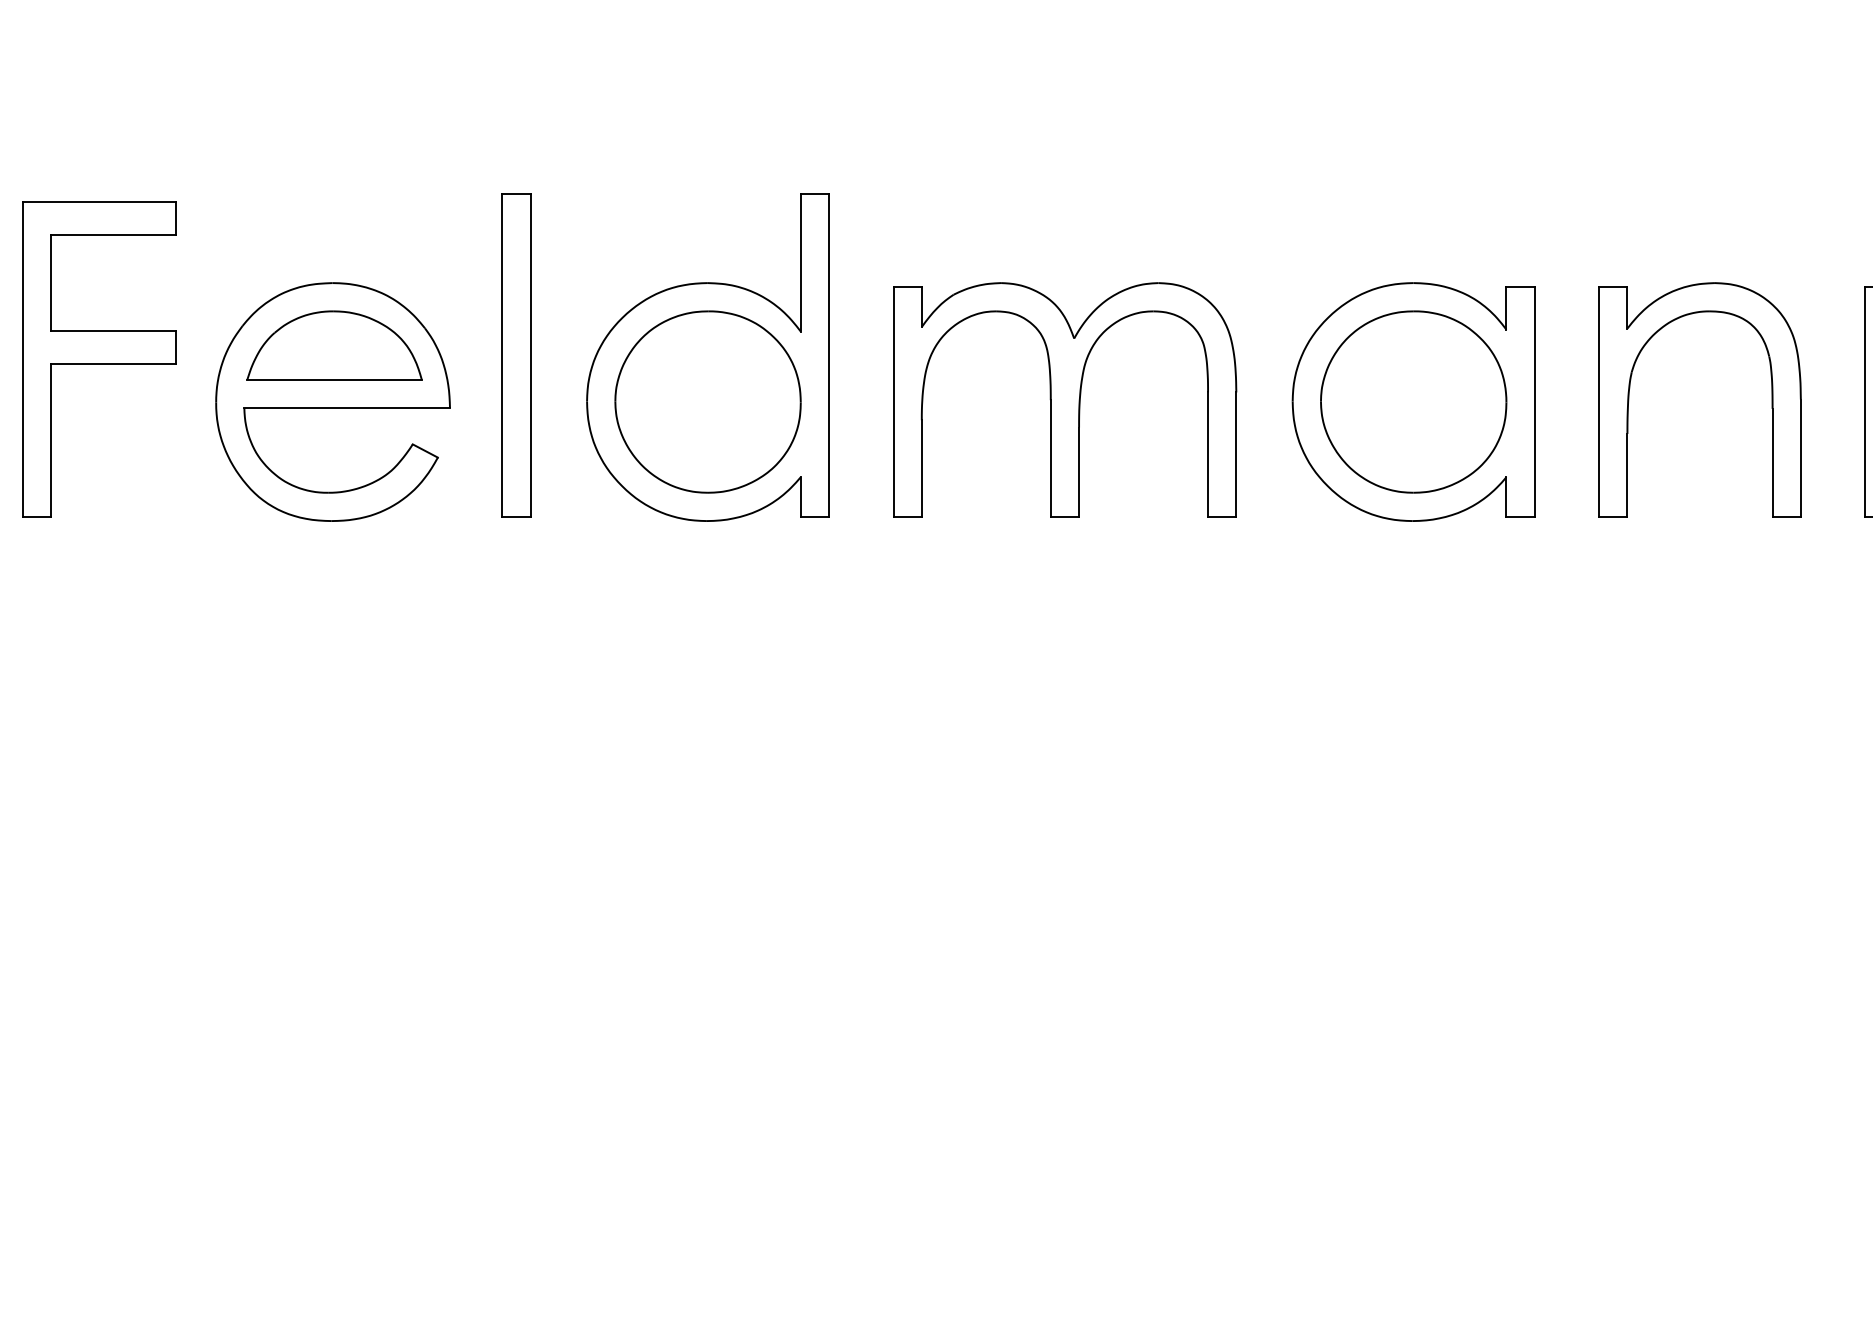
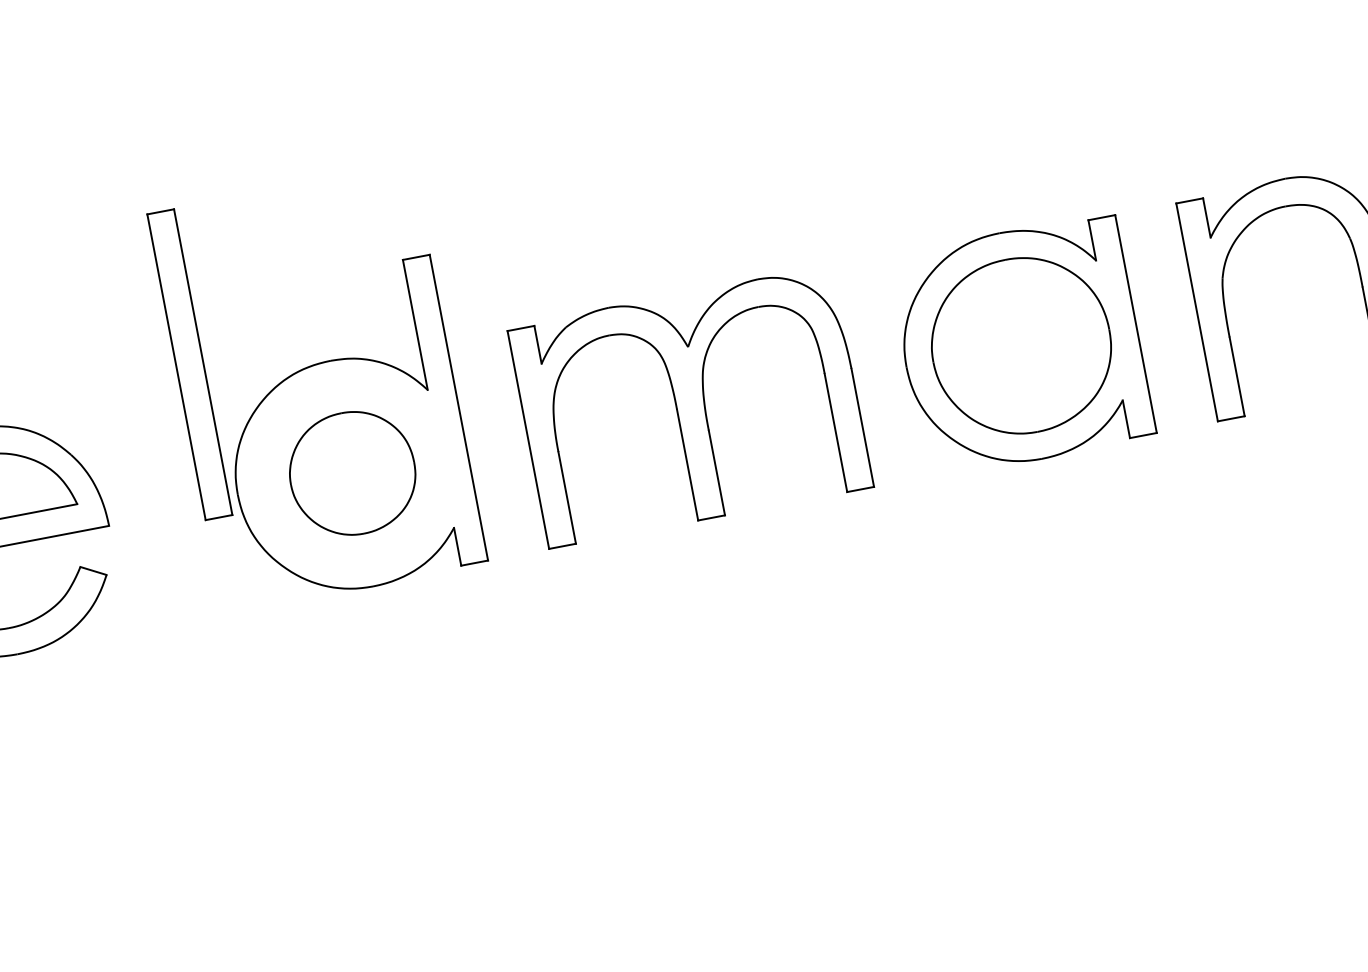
part: (516, 355) -> (189, 364), moved
part: (707, 401) -> (351, 473), size x0.7

